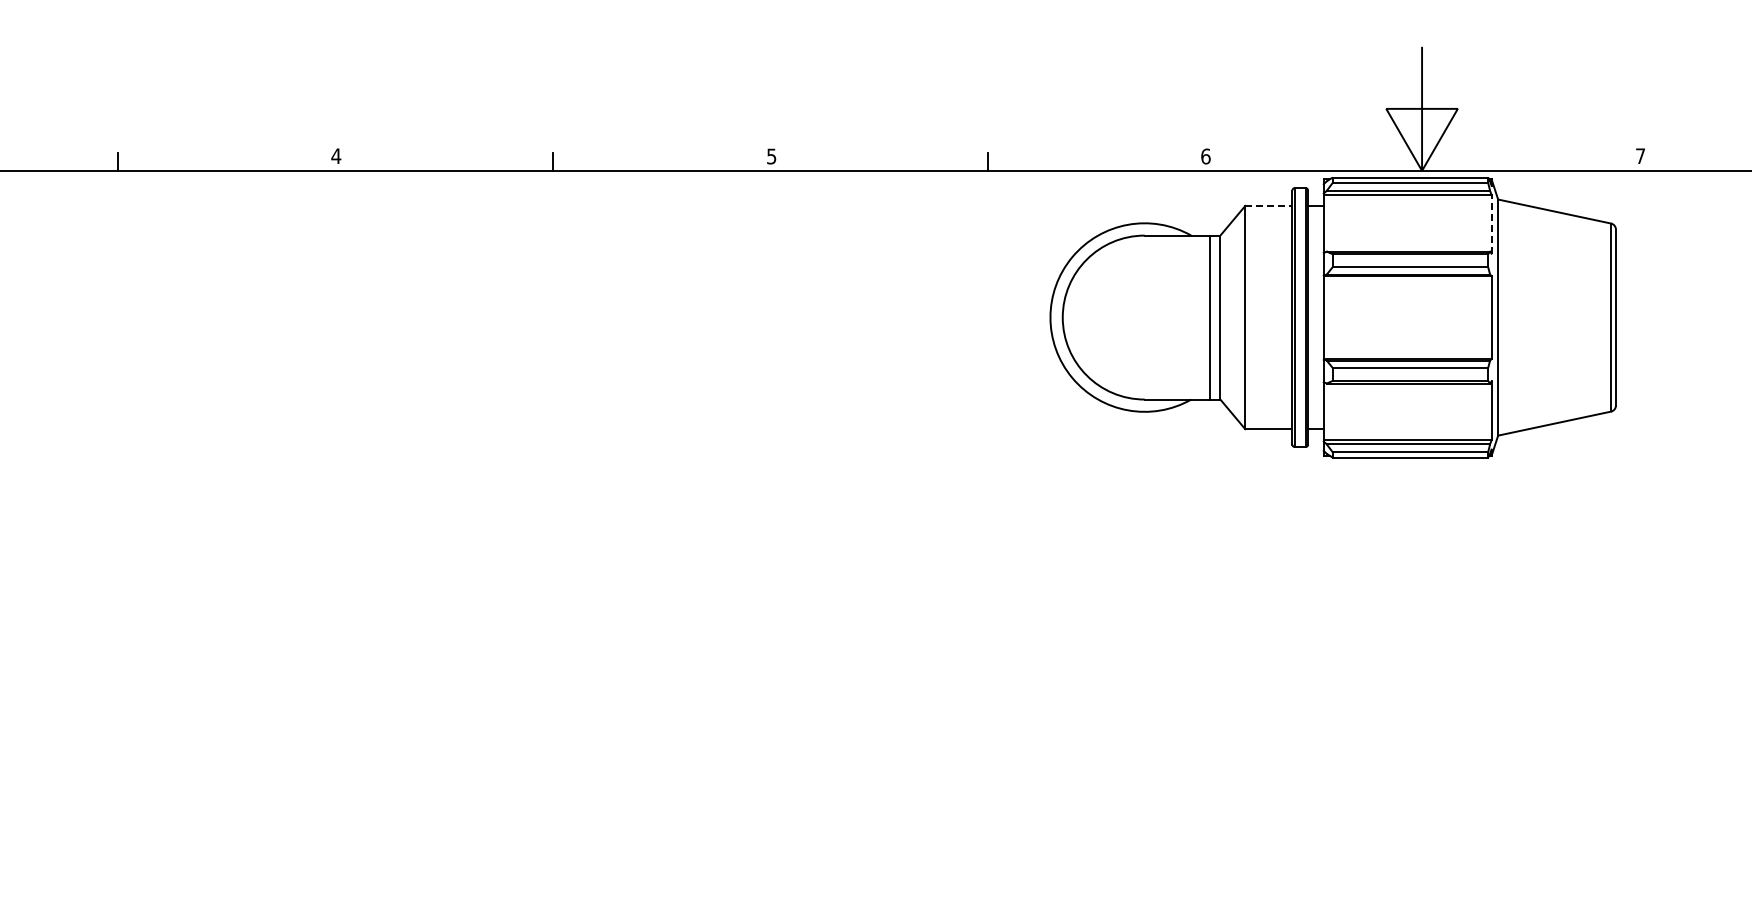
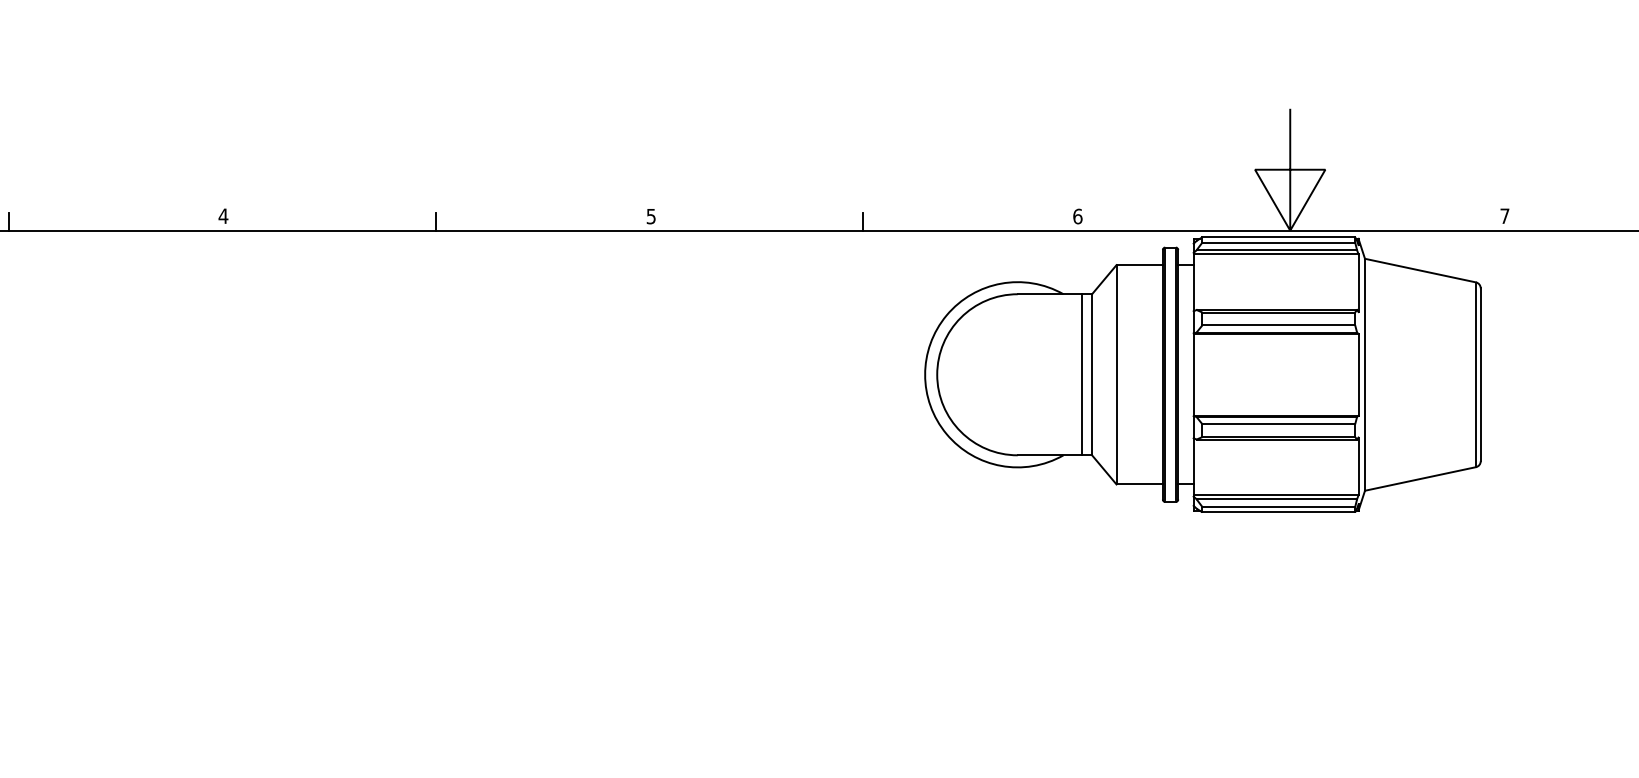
line: (1268, 205) -> (1139, 264), dashed -> solid
line: (1491, 223) -> (1358, 282), dashed -> solid

